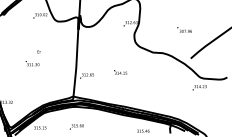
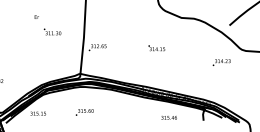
text: (32, 63) -> (52, 31), moved
text: (120, 72) -> (156, 48), moved
text: (199, 87) -> (221, 62), moved

